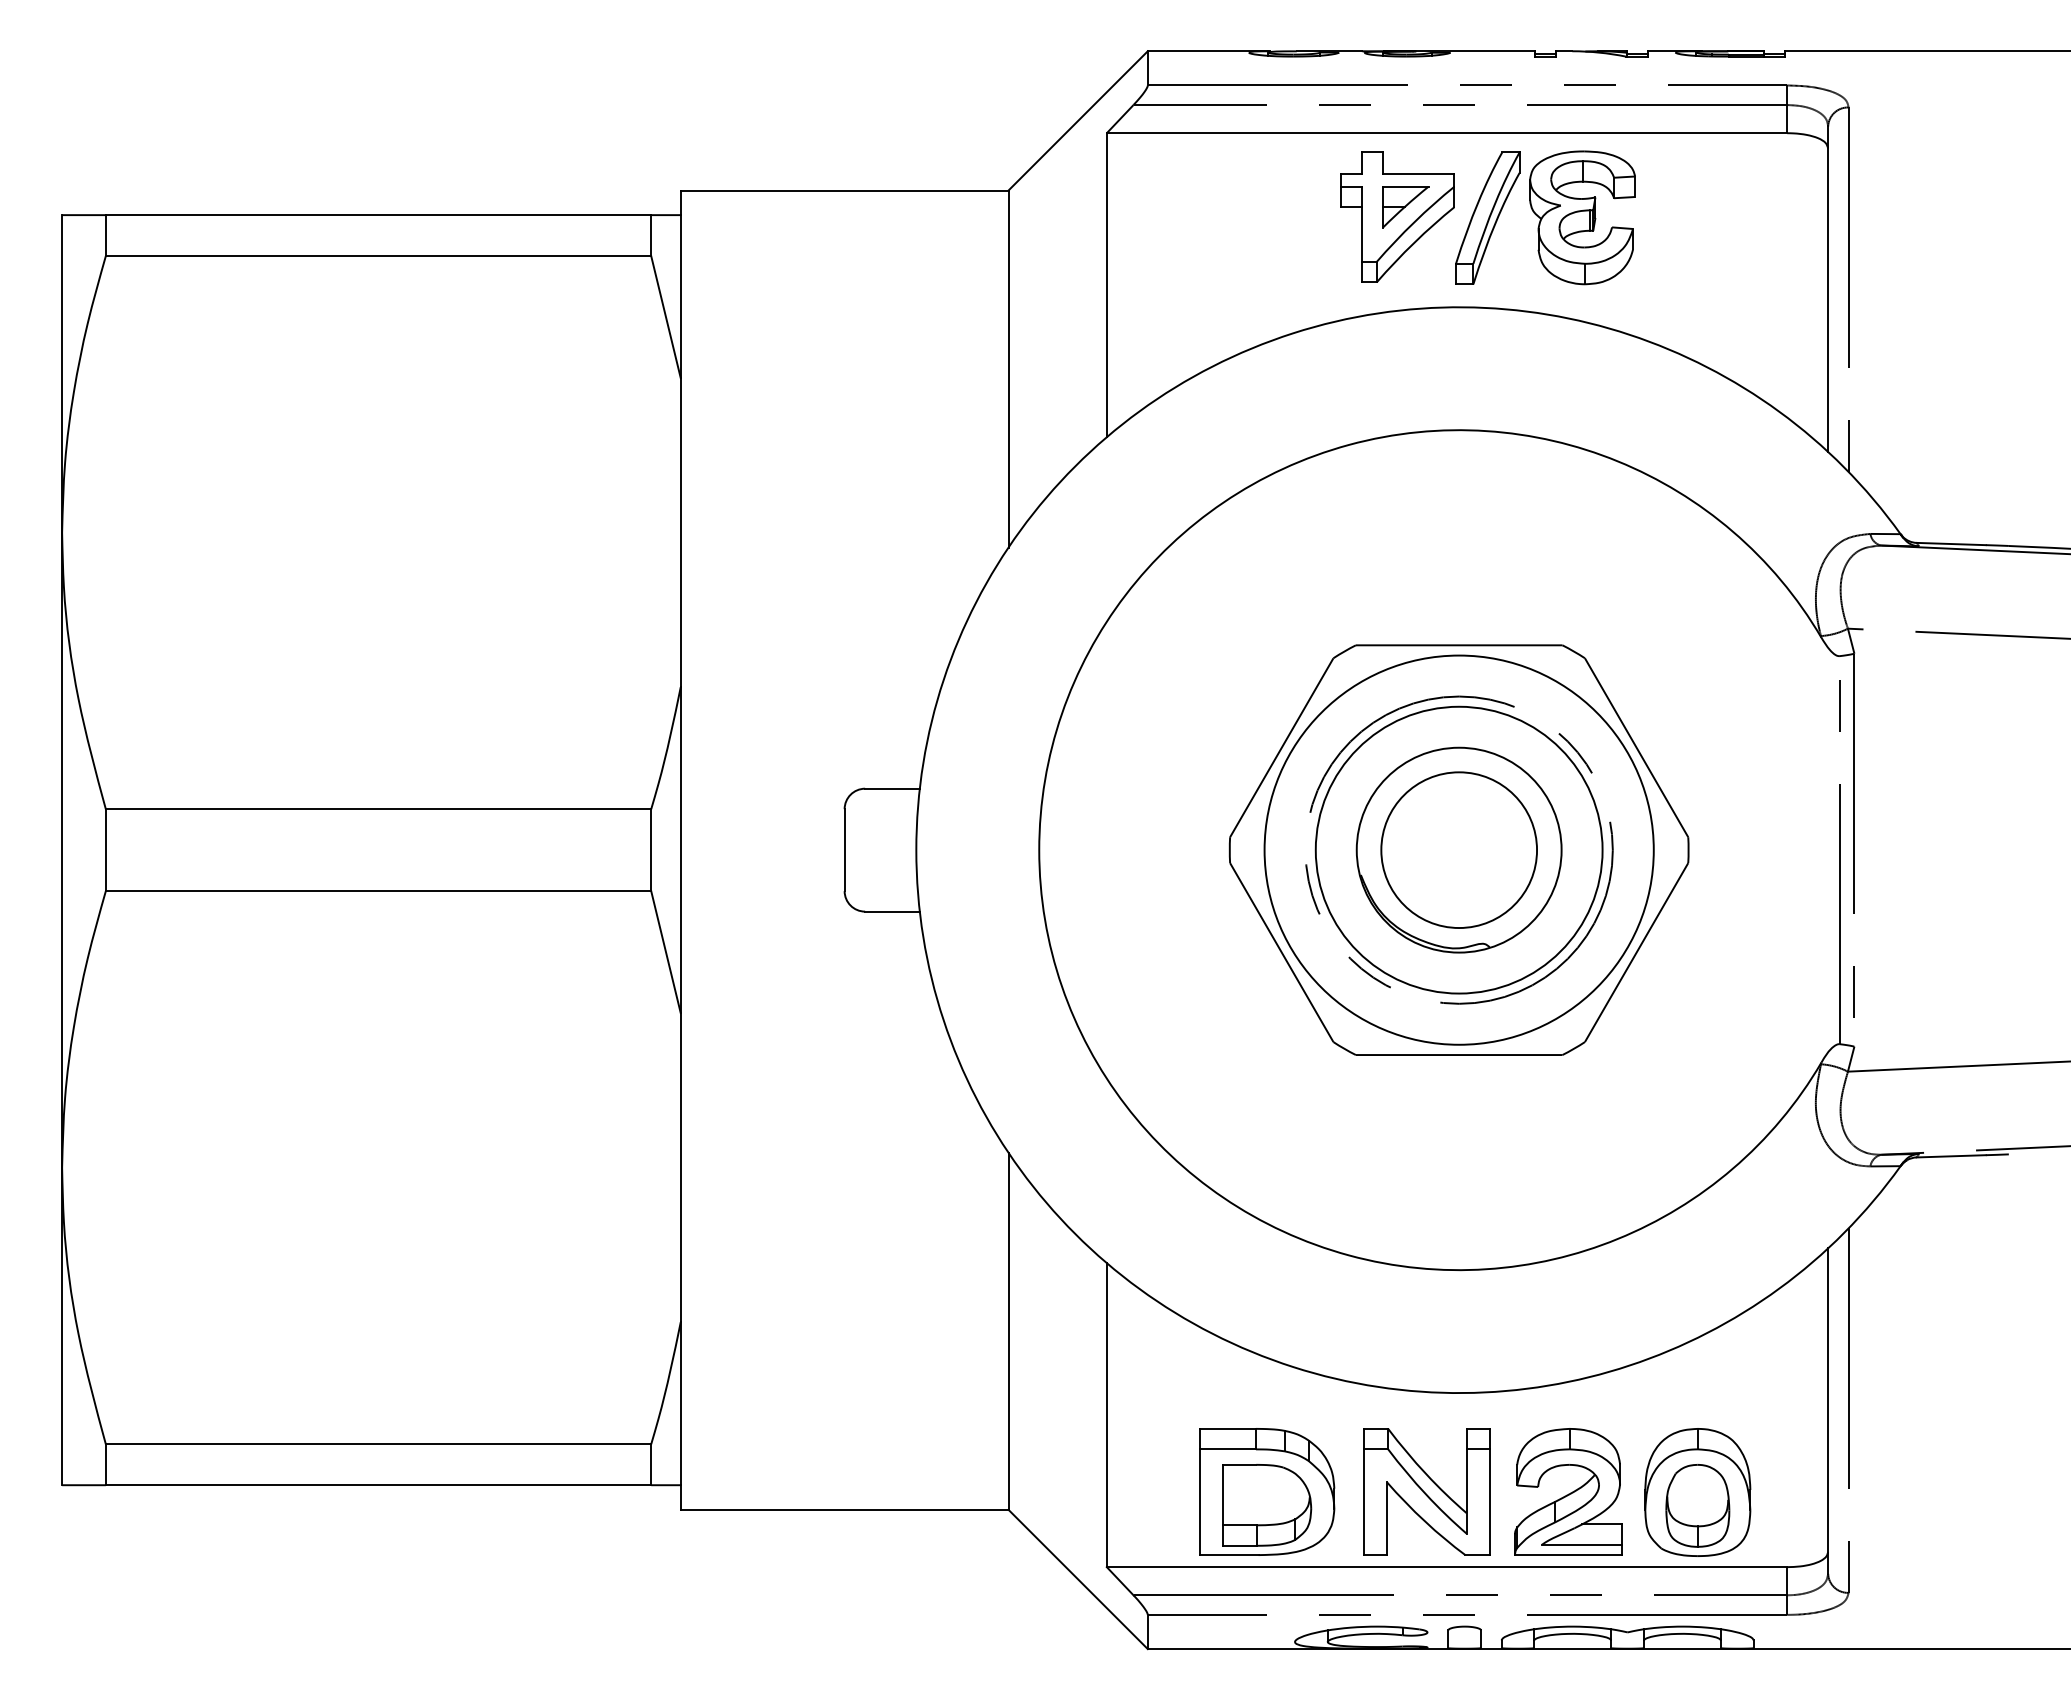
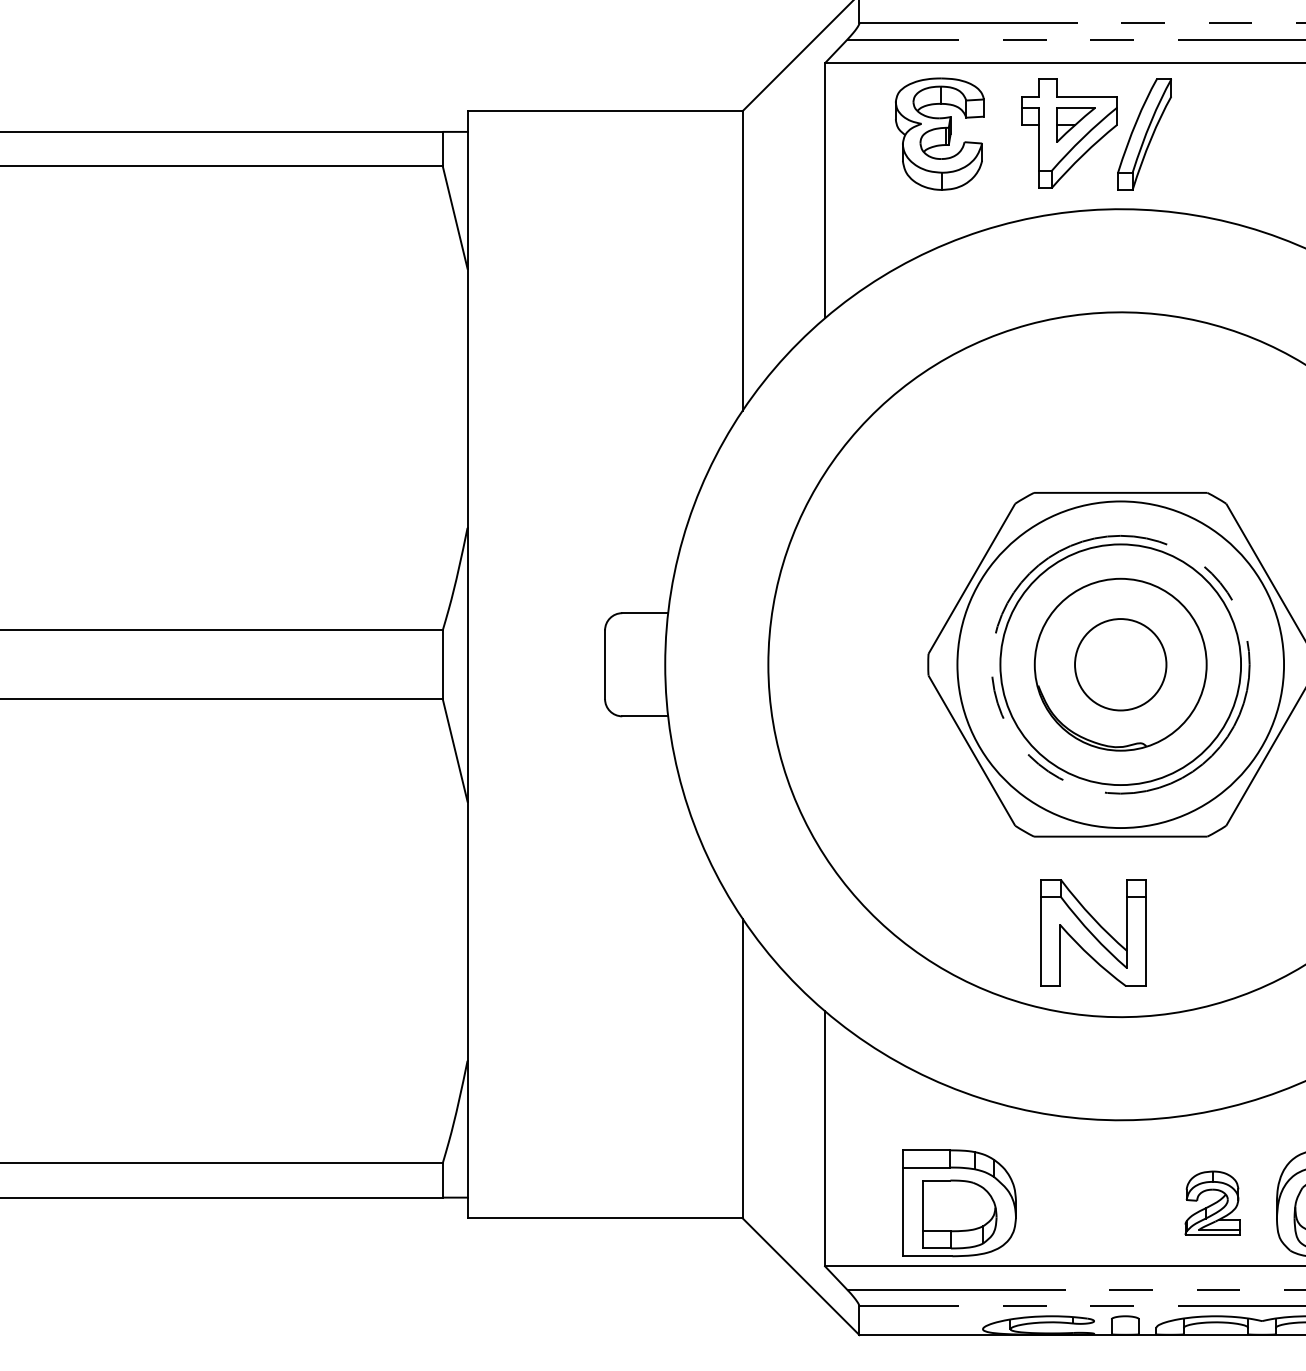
part: (1582, 217) -> (939, 133), moved
circle: (1459, 850) -> (1120, 665), size x0.7
part: (1426, 1491) -> (1093, 932), moved
part: (1568, 1491) -> (1212, 1202), size x0.6

